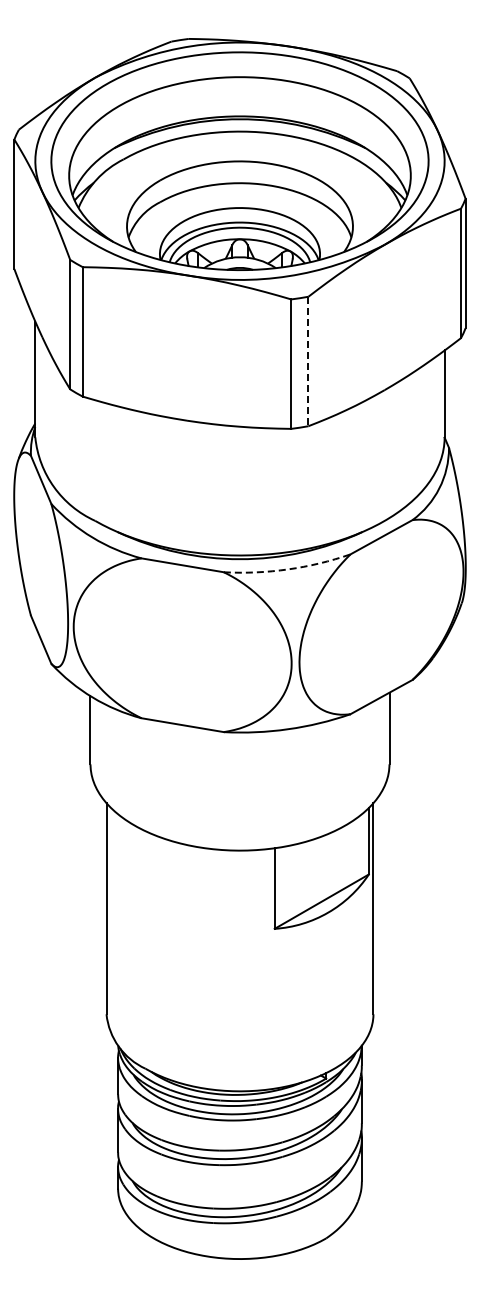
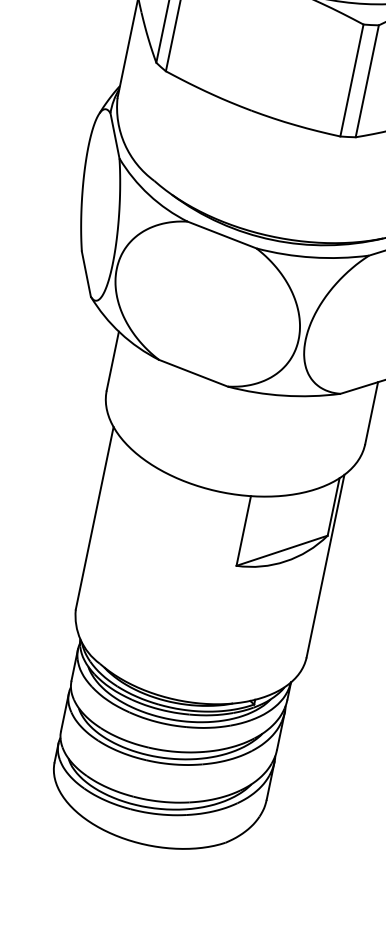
line: (308, 361) -> (367, 81), dashed -> solid
arc: (288, 569) -> (312, 257), dashed -> solid

